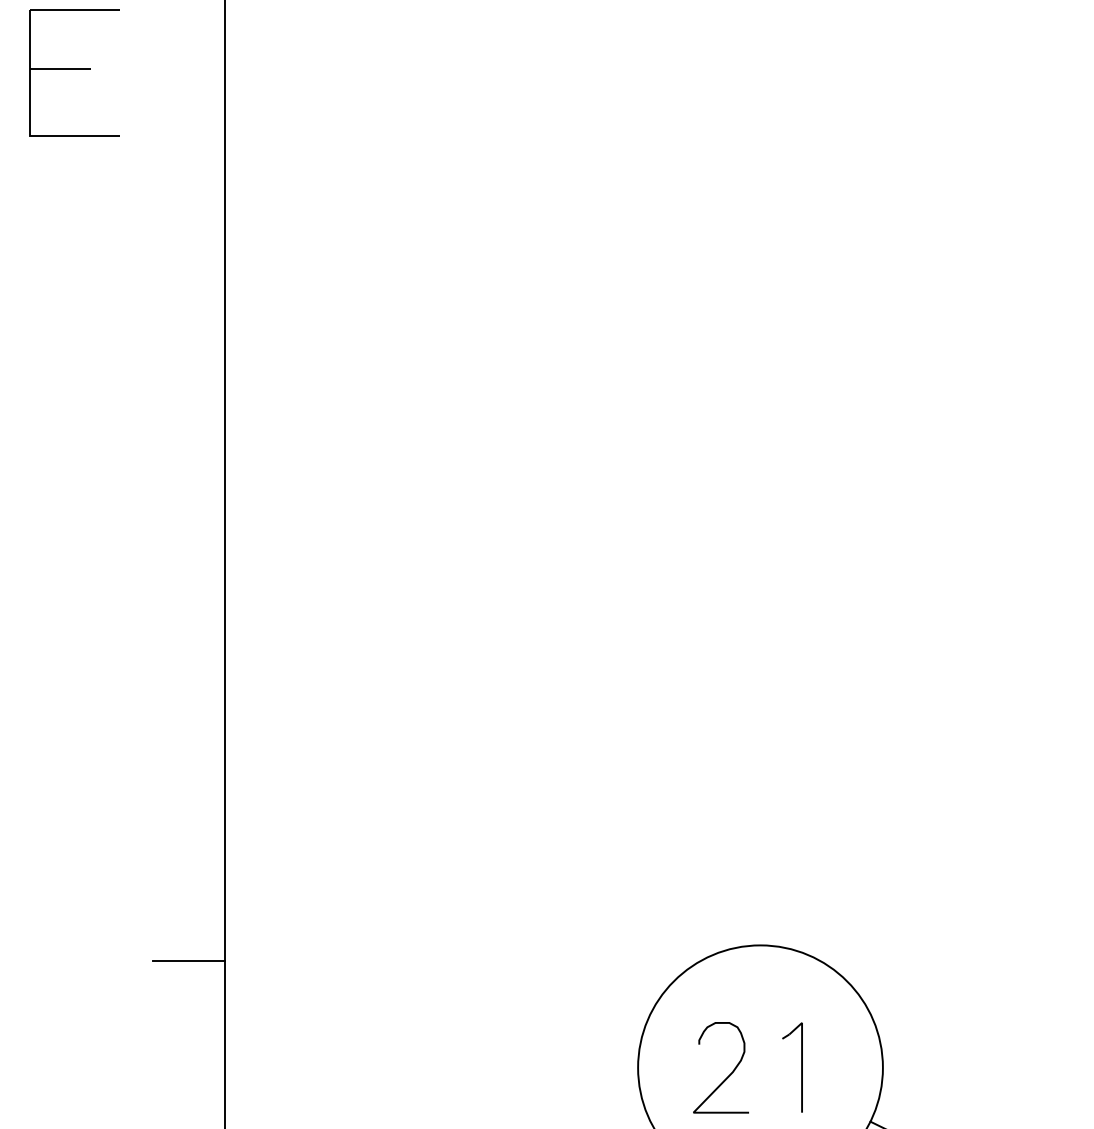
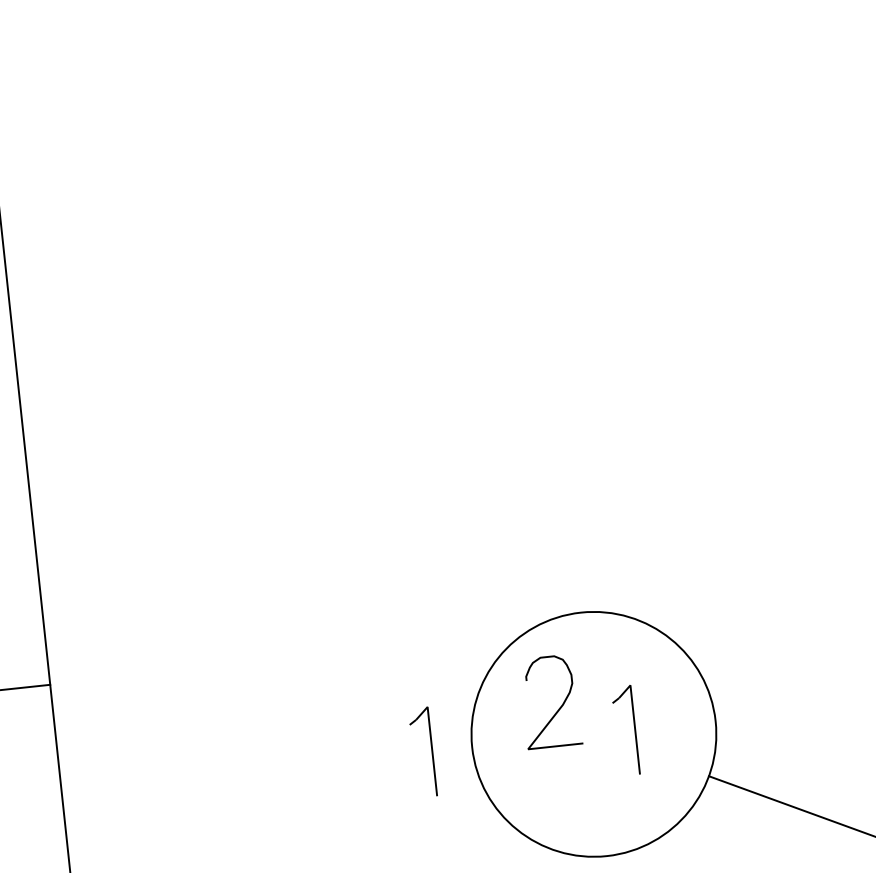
part: (597, 1067) -> (431, 751), added
curve: (728, 1075) -> (558, 708), moved

